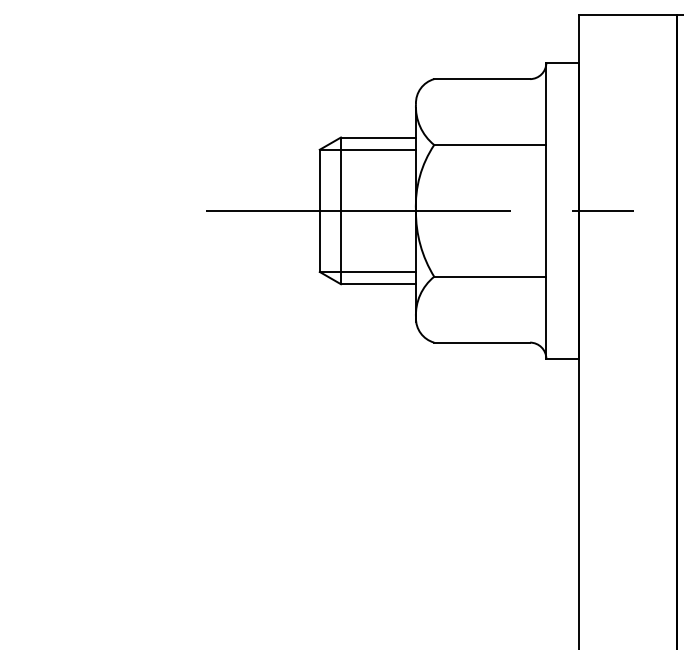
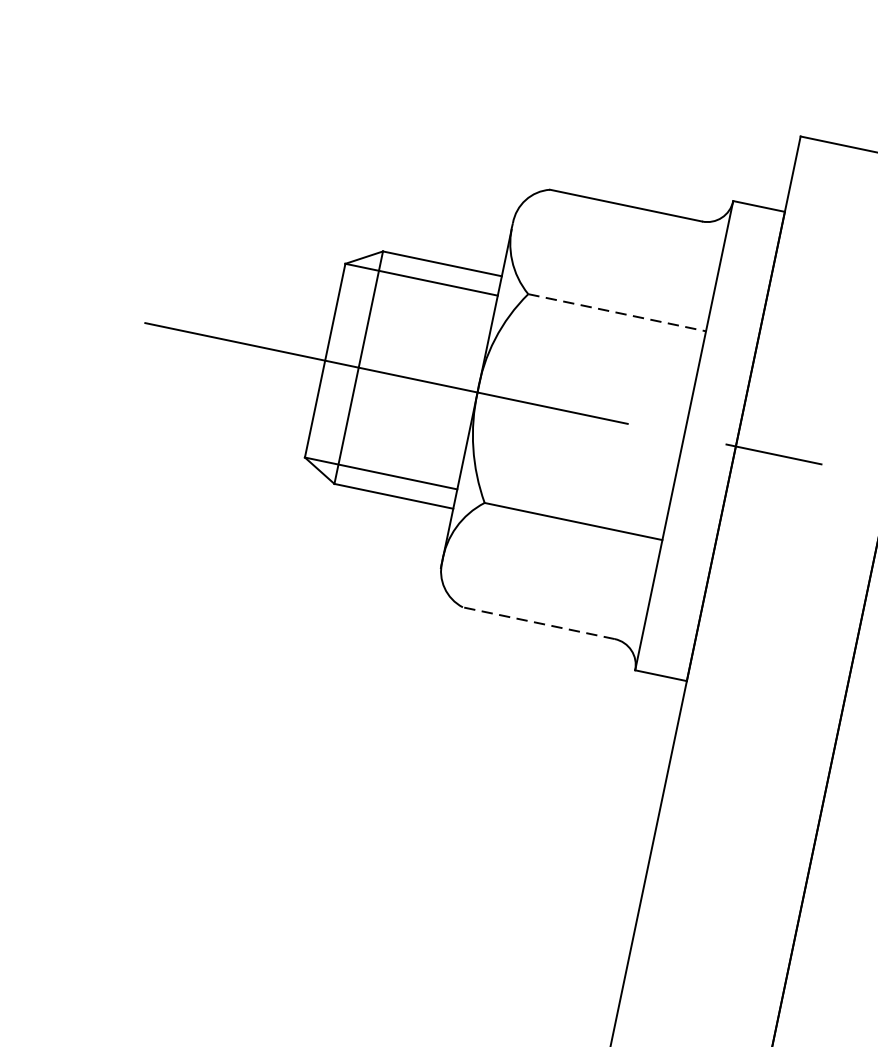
line: (490, 145) -> (617, 313), solid -> dashed
line: (482, 342) -> (539, 623), solid -> dashed

